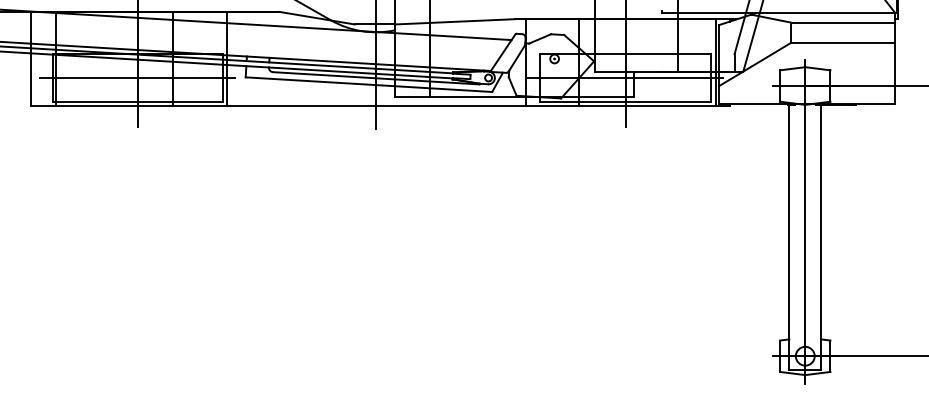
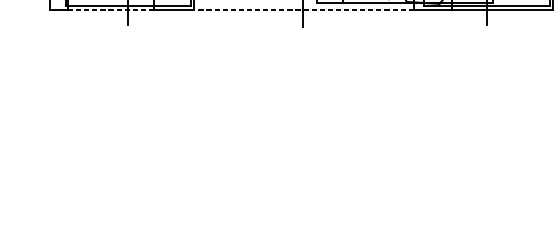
line: (114, 106) -> (111, 9), solid -> dashed
line: (376, 106) -> (303, 9), solid -> dashed

